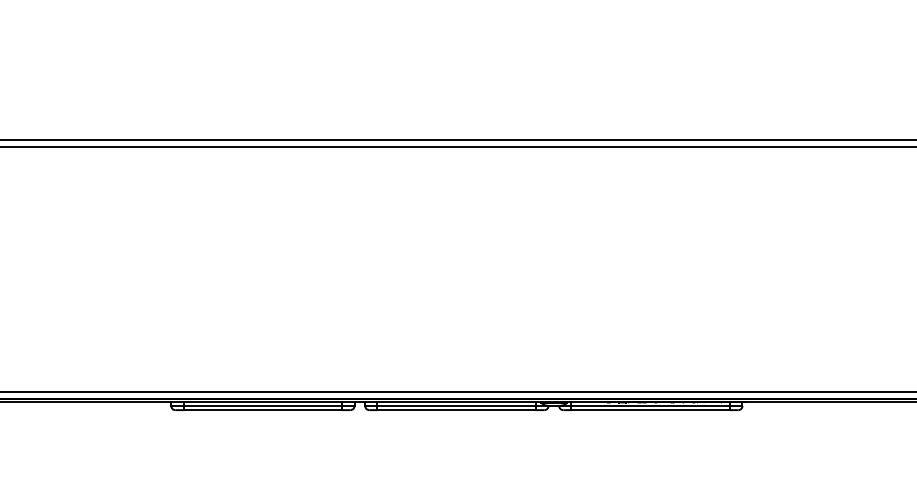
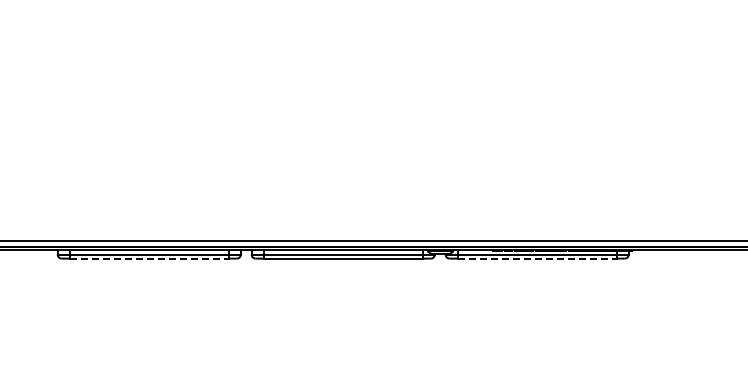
line: (263, 410) -> (149, 258), solid -> dashed
line: (651, 410) -> (537, 258), solid -> dashed

